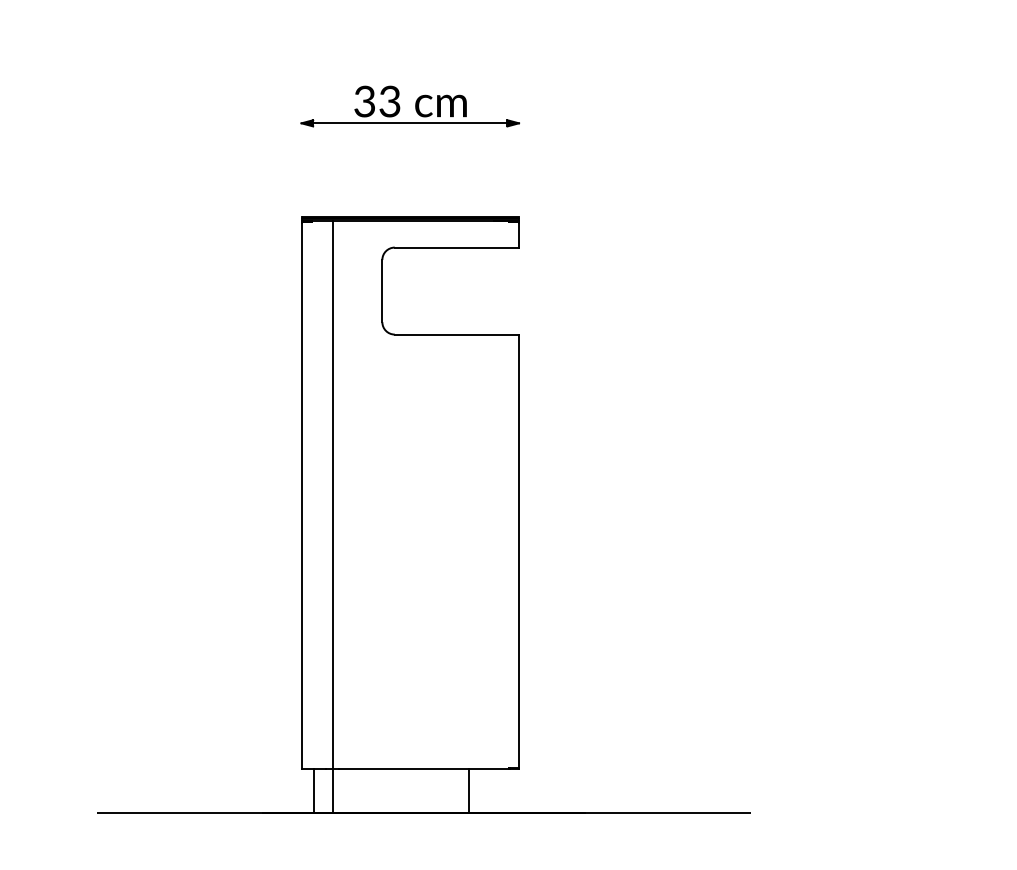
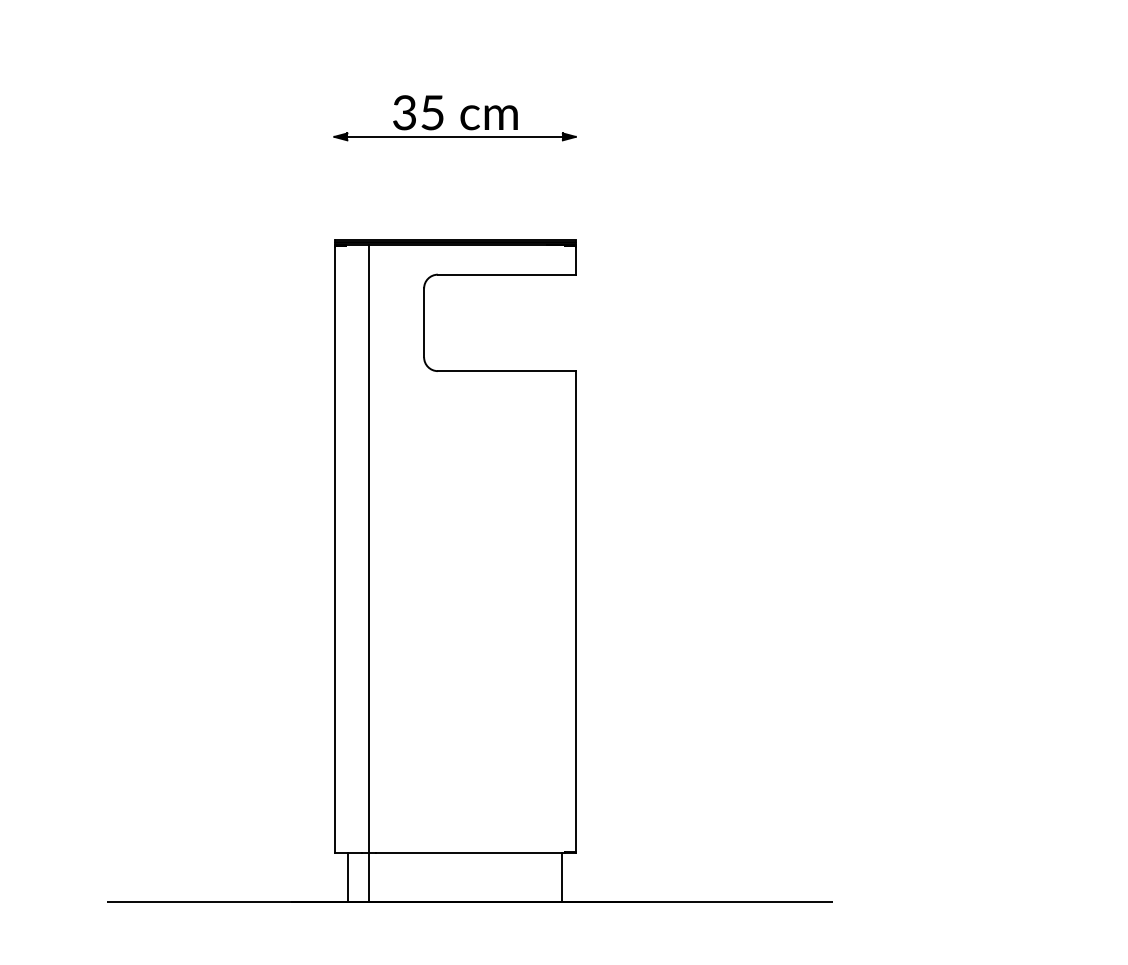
text: (389, 101) -> (432, 112), 33 -> 35
line: (468, 791) -> (561, 877), moved

